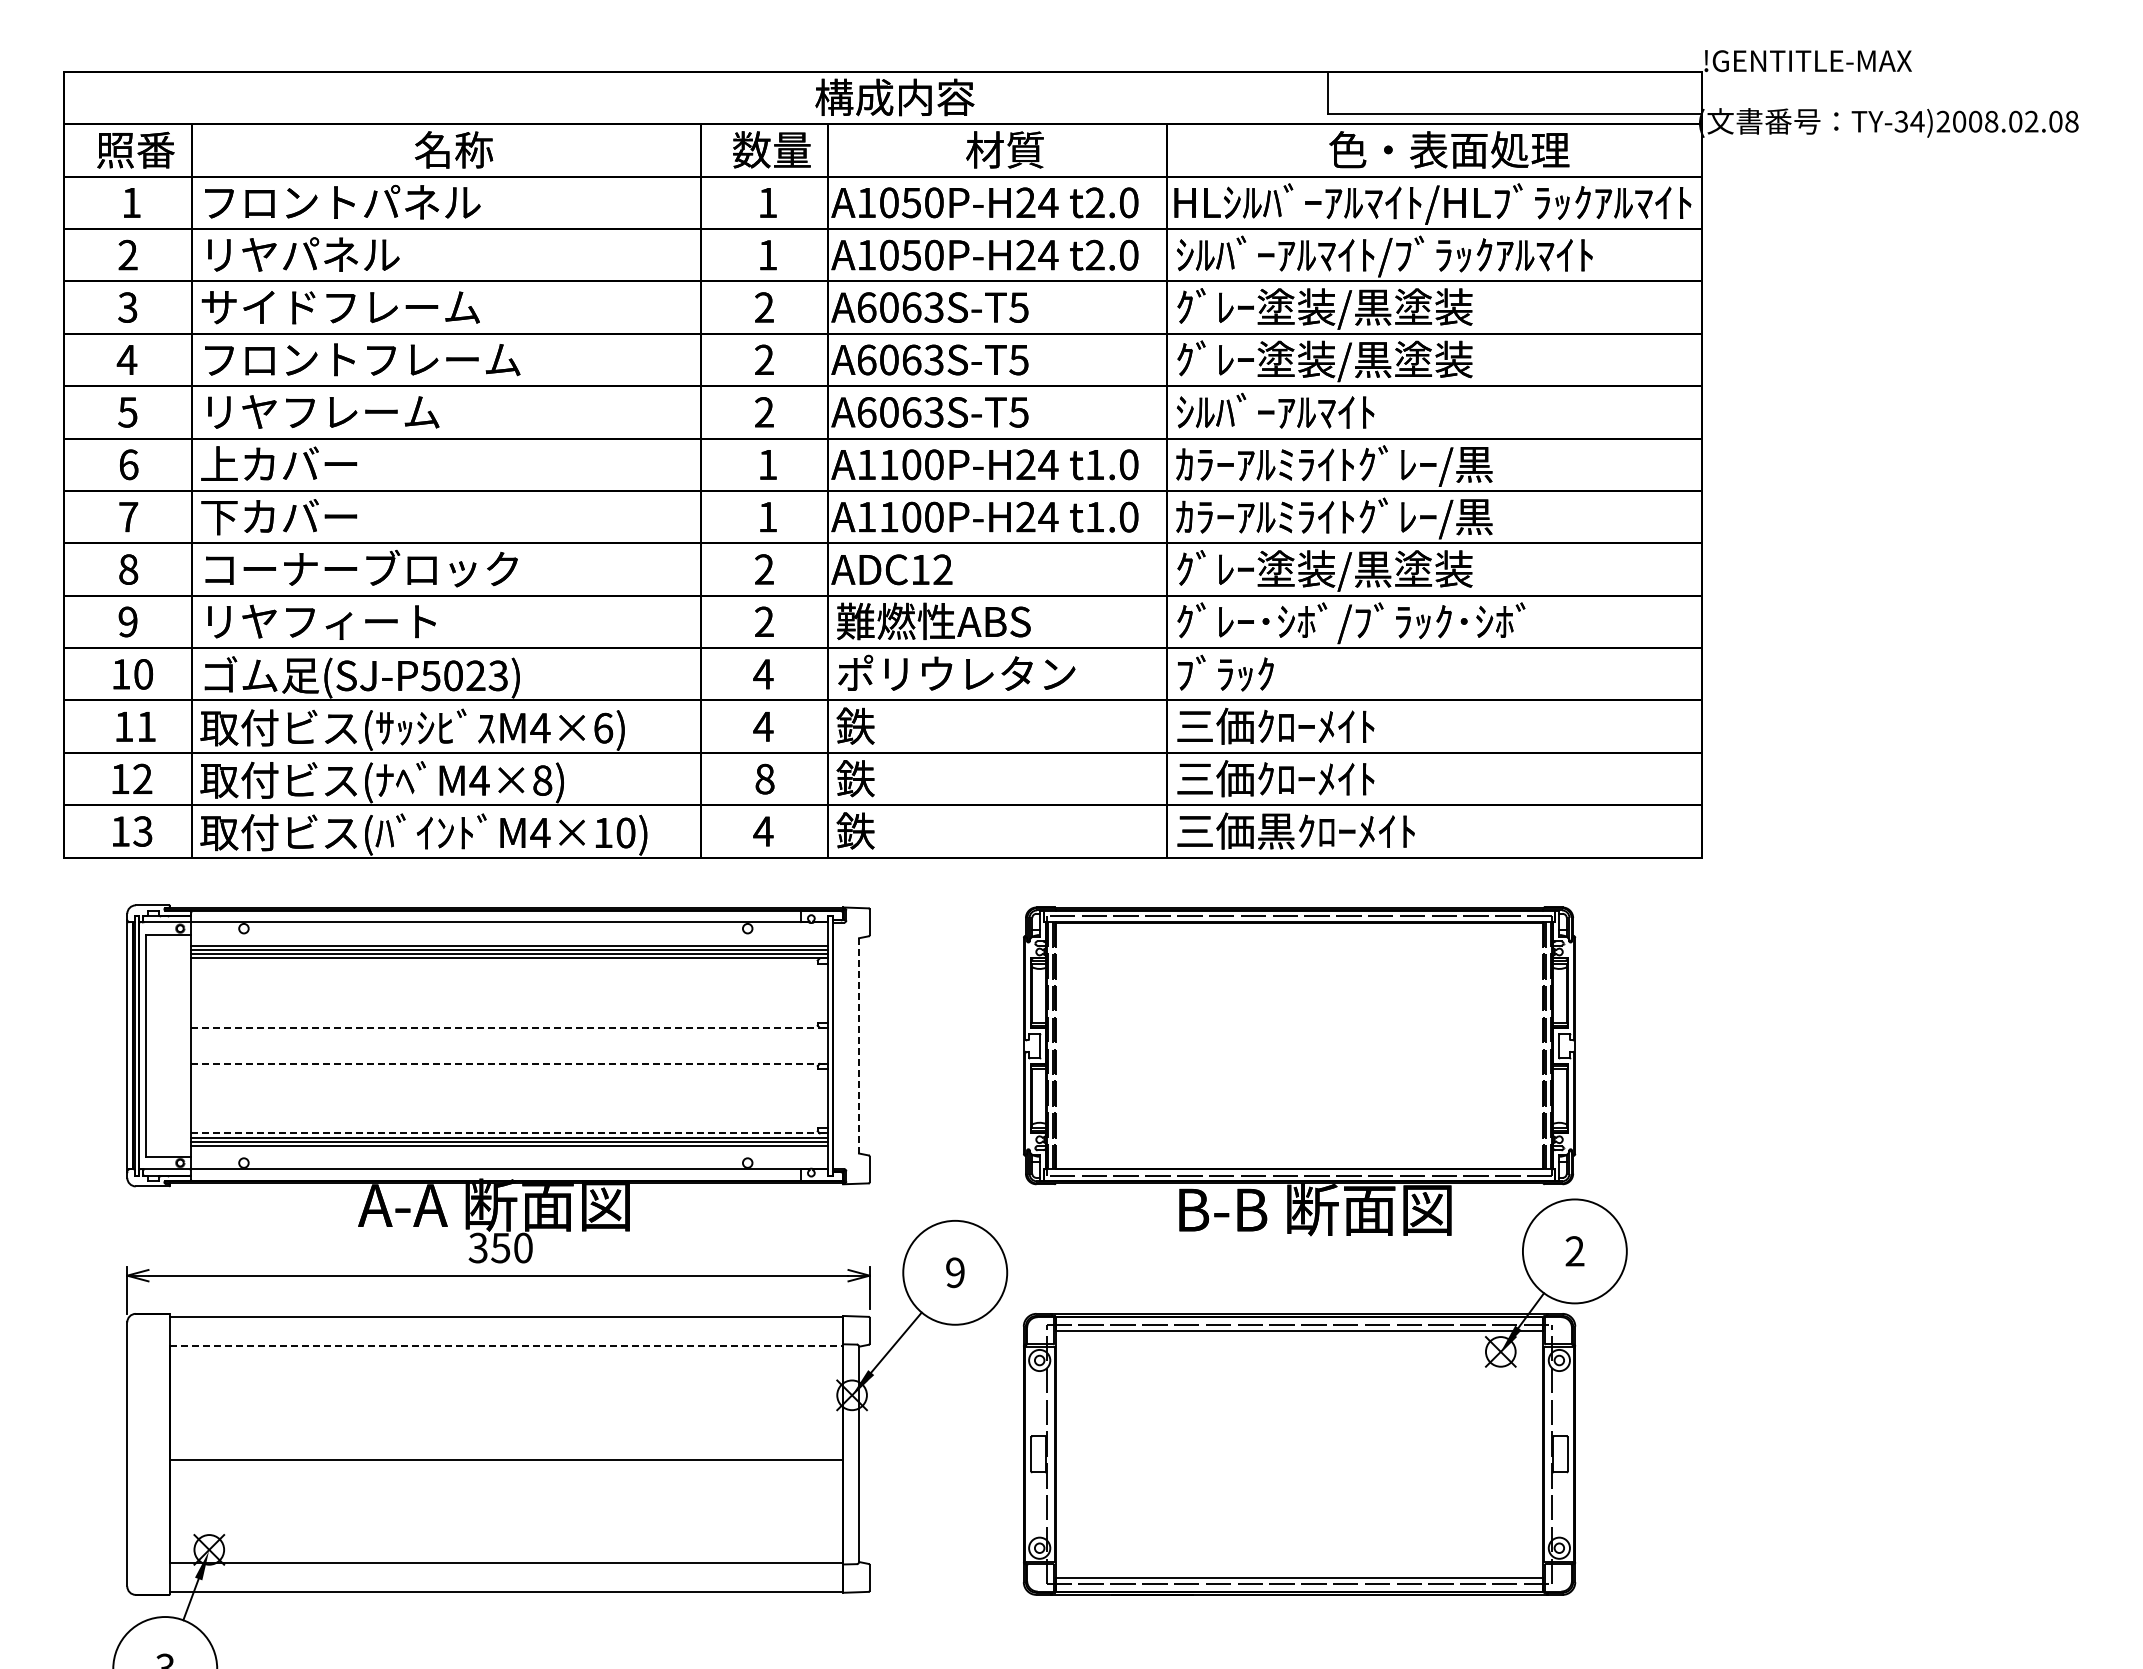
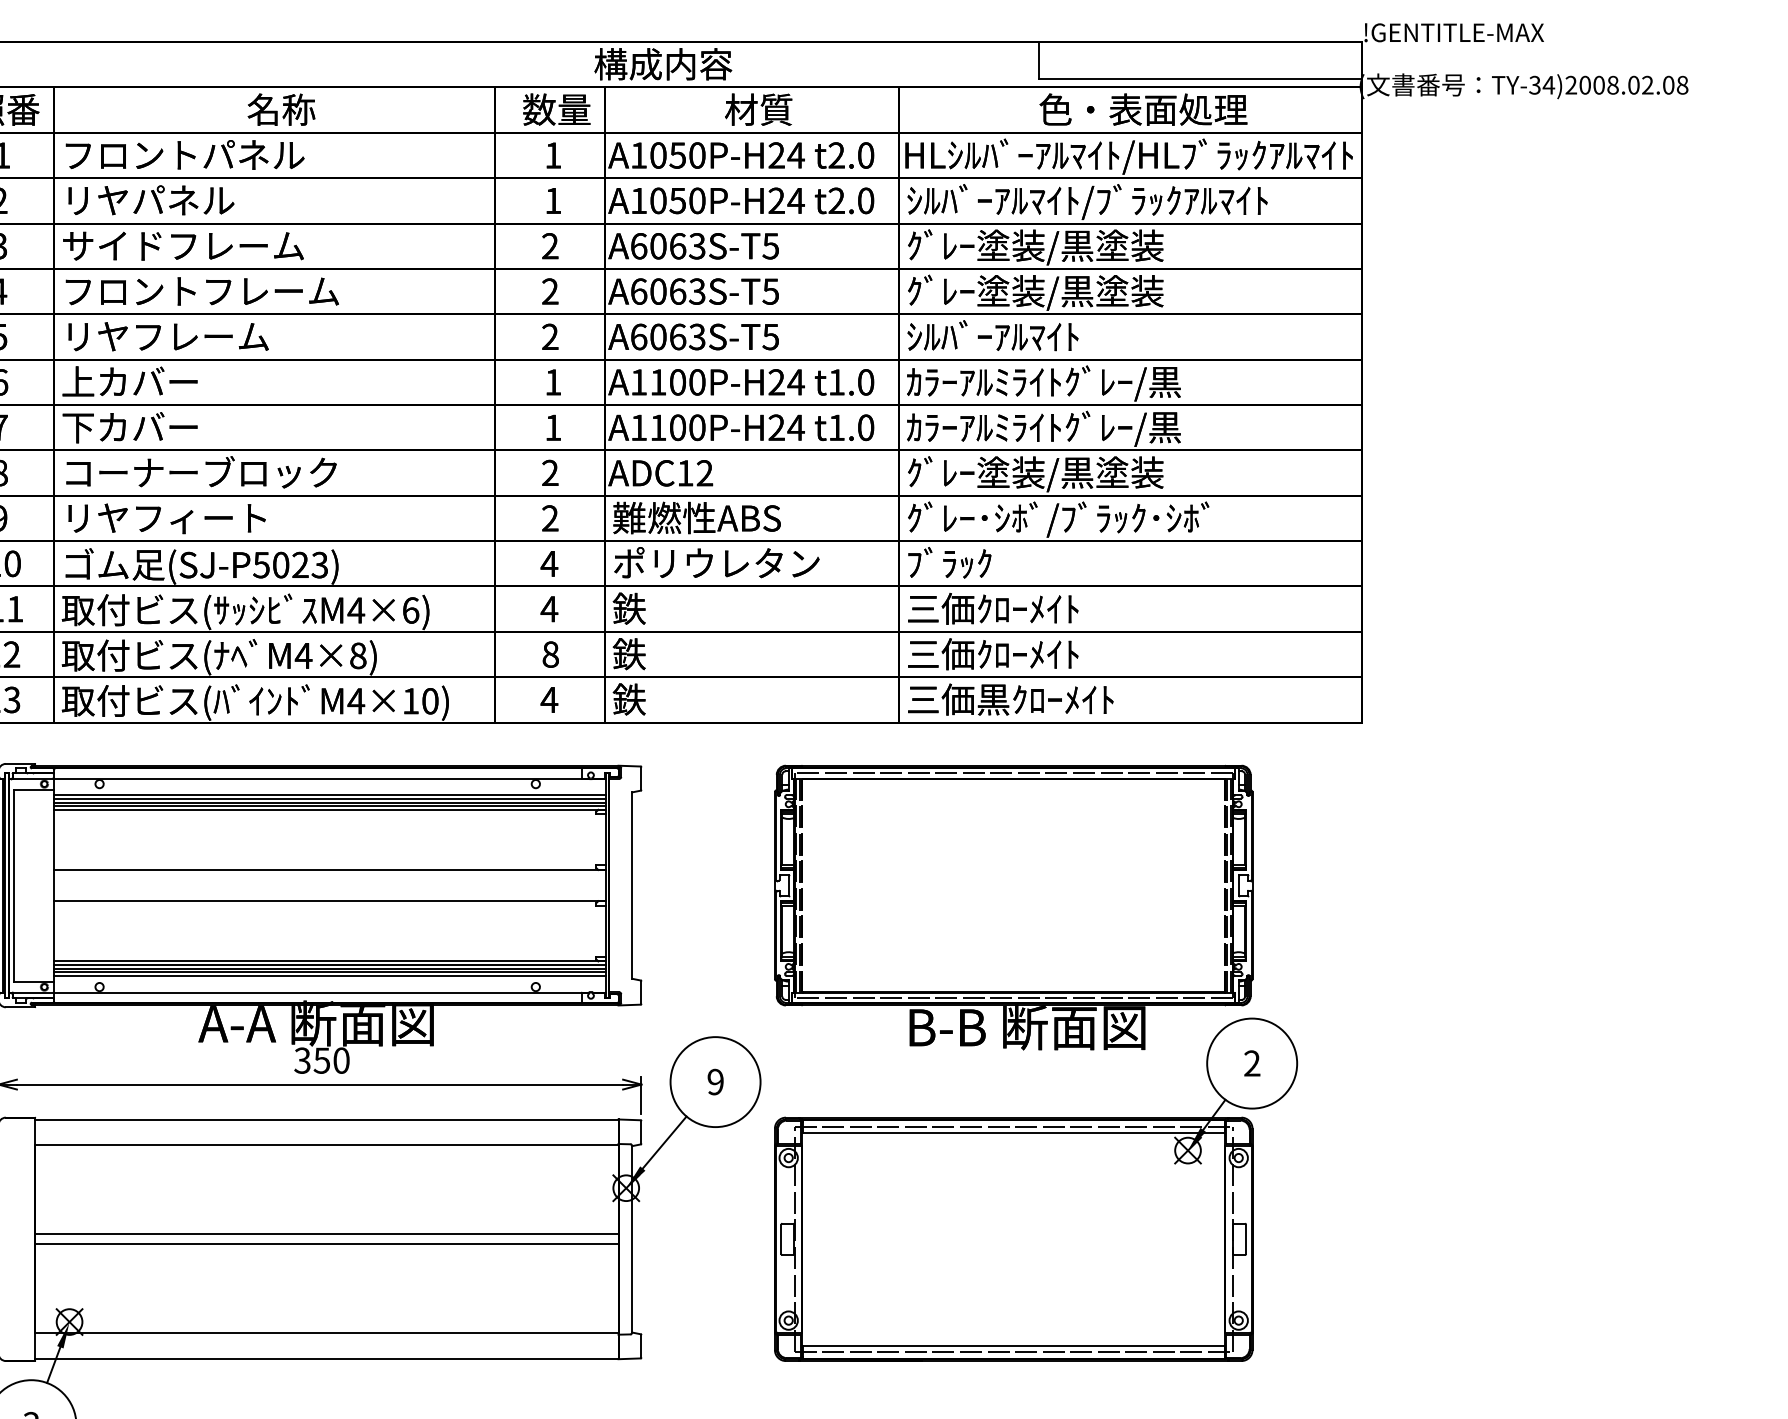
line: (509, 941) -> (329, 795), added
line: (509, 1027) -> (329, 869), dashed -> solid
line: (859, 1045) -> (632, 885), dashed -> solid
line: (509, 1063) -> (329, 900), dashed -> solid
line: (509, 1133) -> (329, 961), dashed -> solid
line: (509, 1150) -> (329, 976), added
line: (506, 1345) -> (326, 1145), dashed -> solid
line: (506, 1448) -> (326, 1234), added

